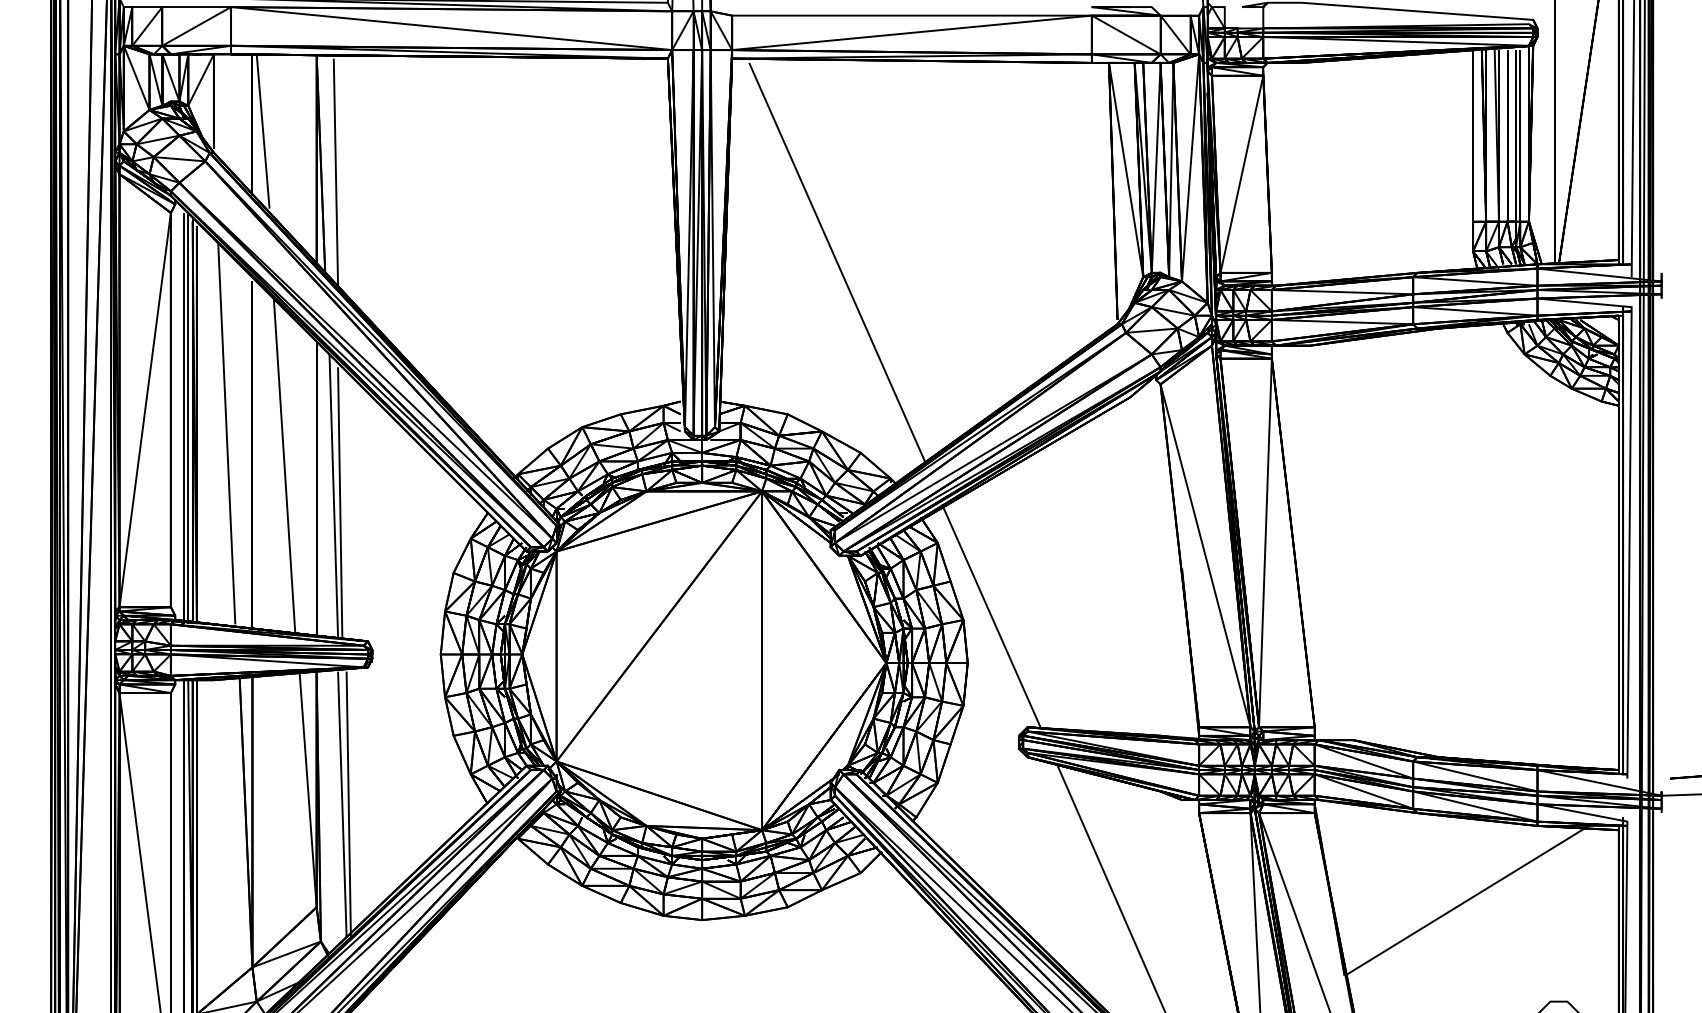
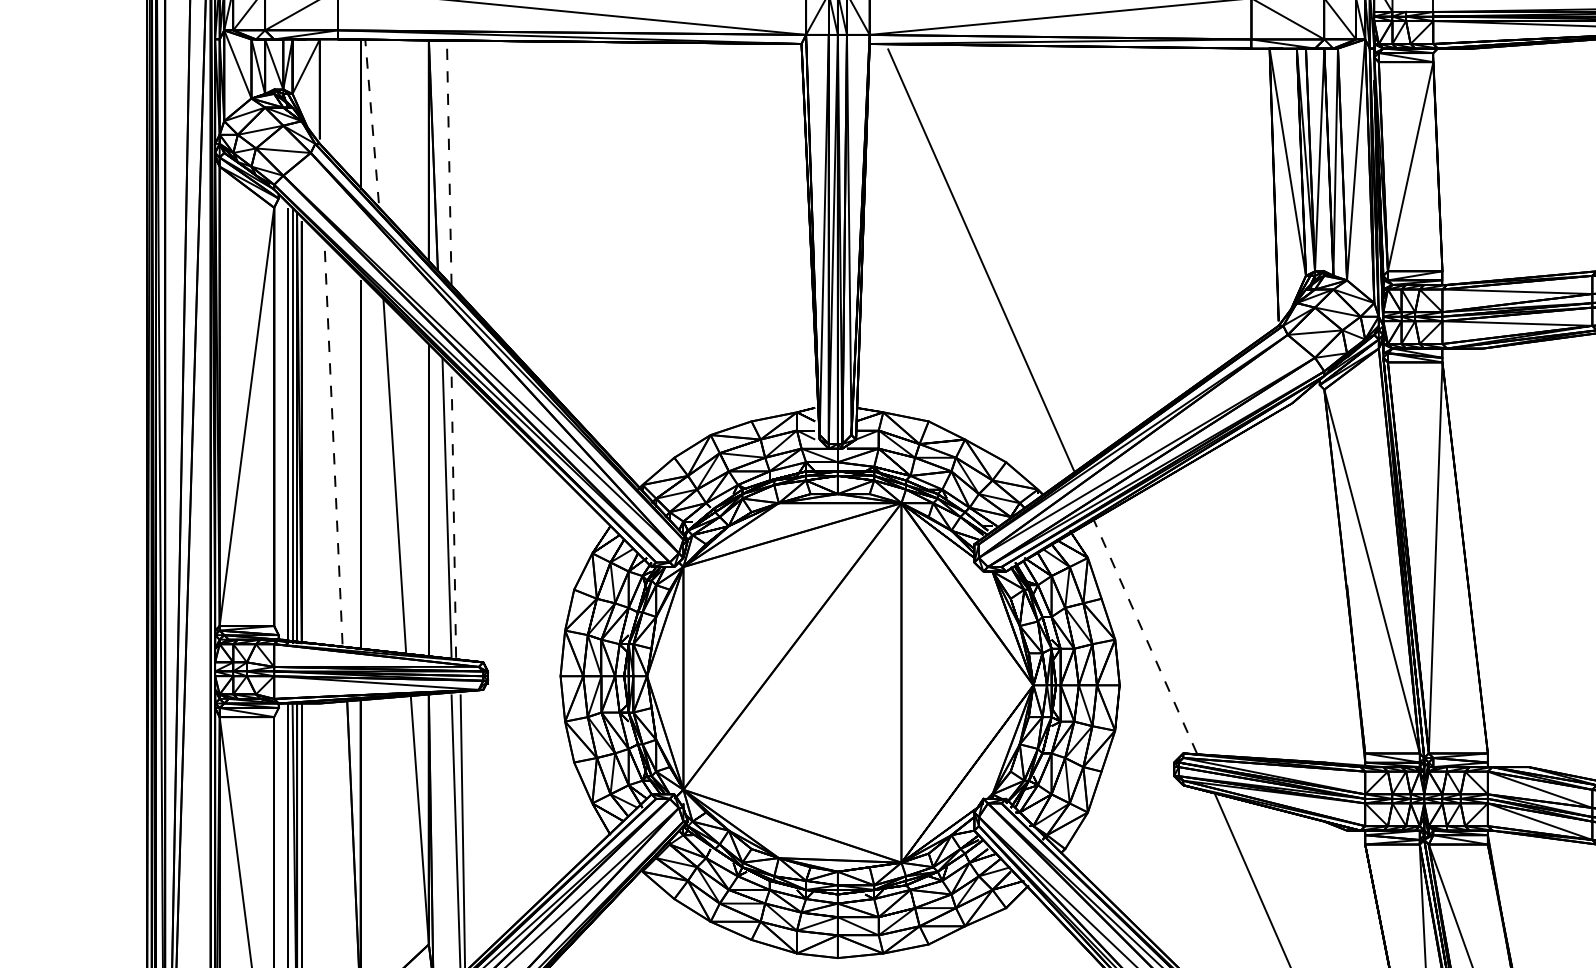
line: (263, 131) -> (372, 121), solid -> dashed
line: (335, 172) -> (448, 164), solid -> dashed
line: (226, 433) -> (333, 441), solid -> dashed
line: (340, 502) -> (454, 514), solid -> dashed
line: (991, 615) -> (1144, 634), solid -> dashed

